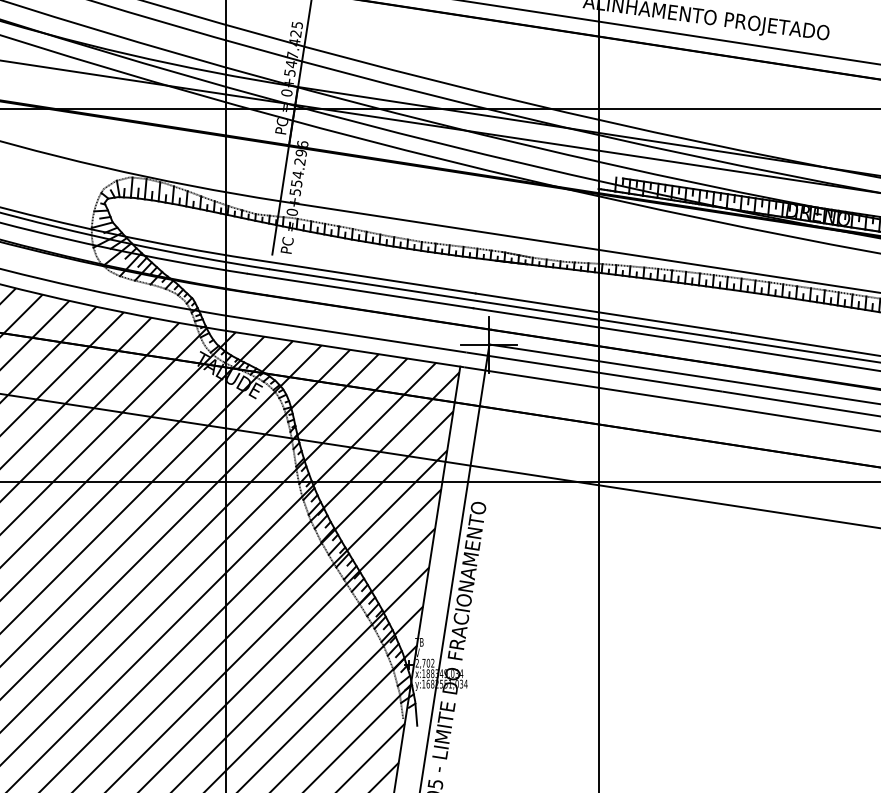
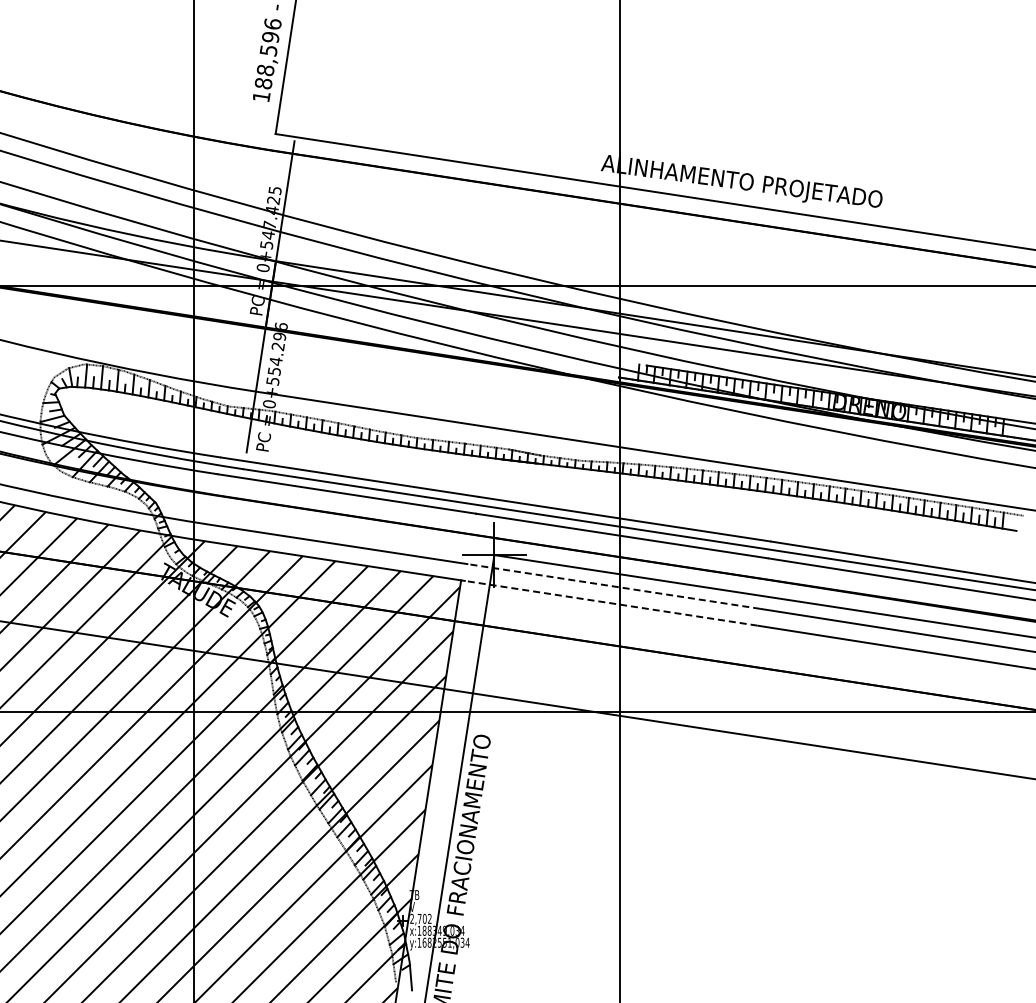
line: (594, 372) -> (614, 586), solid -> dashed
line: (592, 386) -> (611, 603), solid -> dashed

